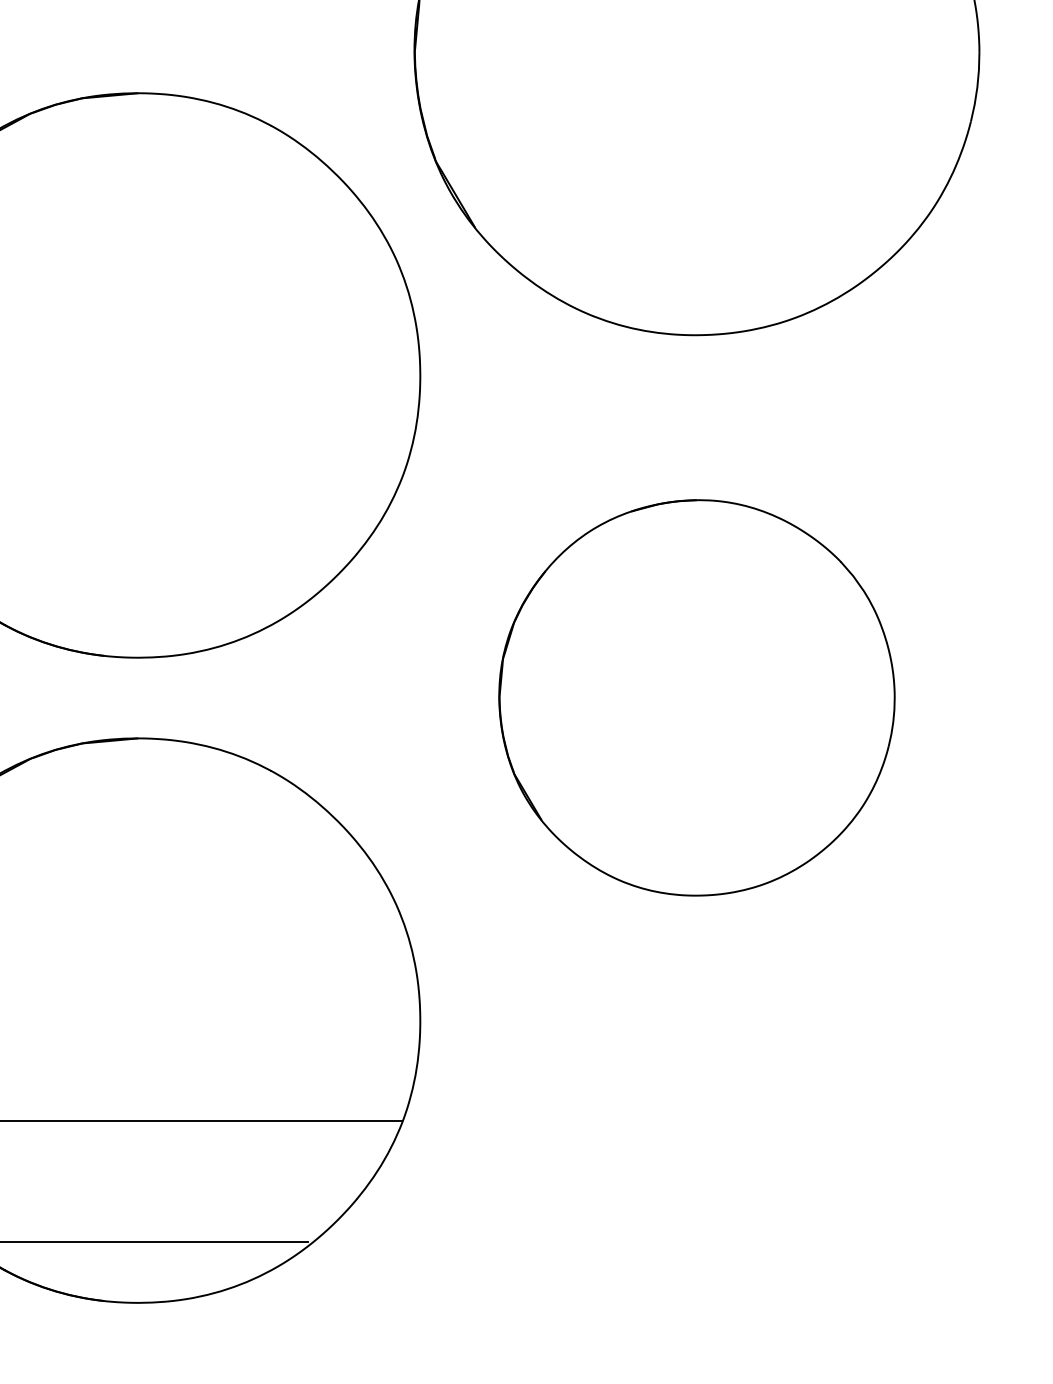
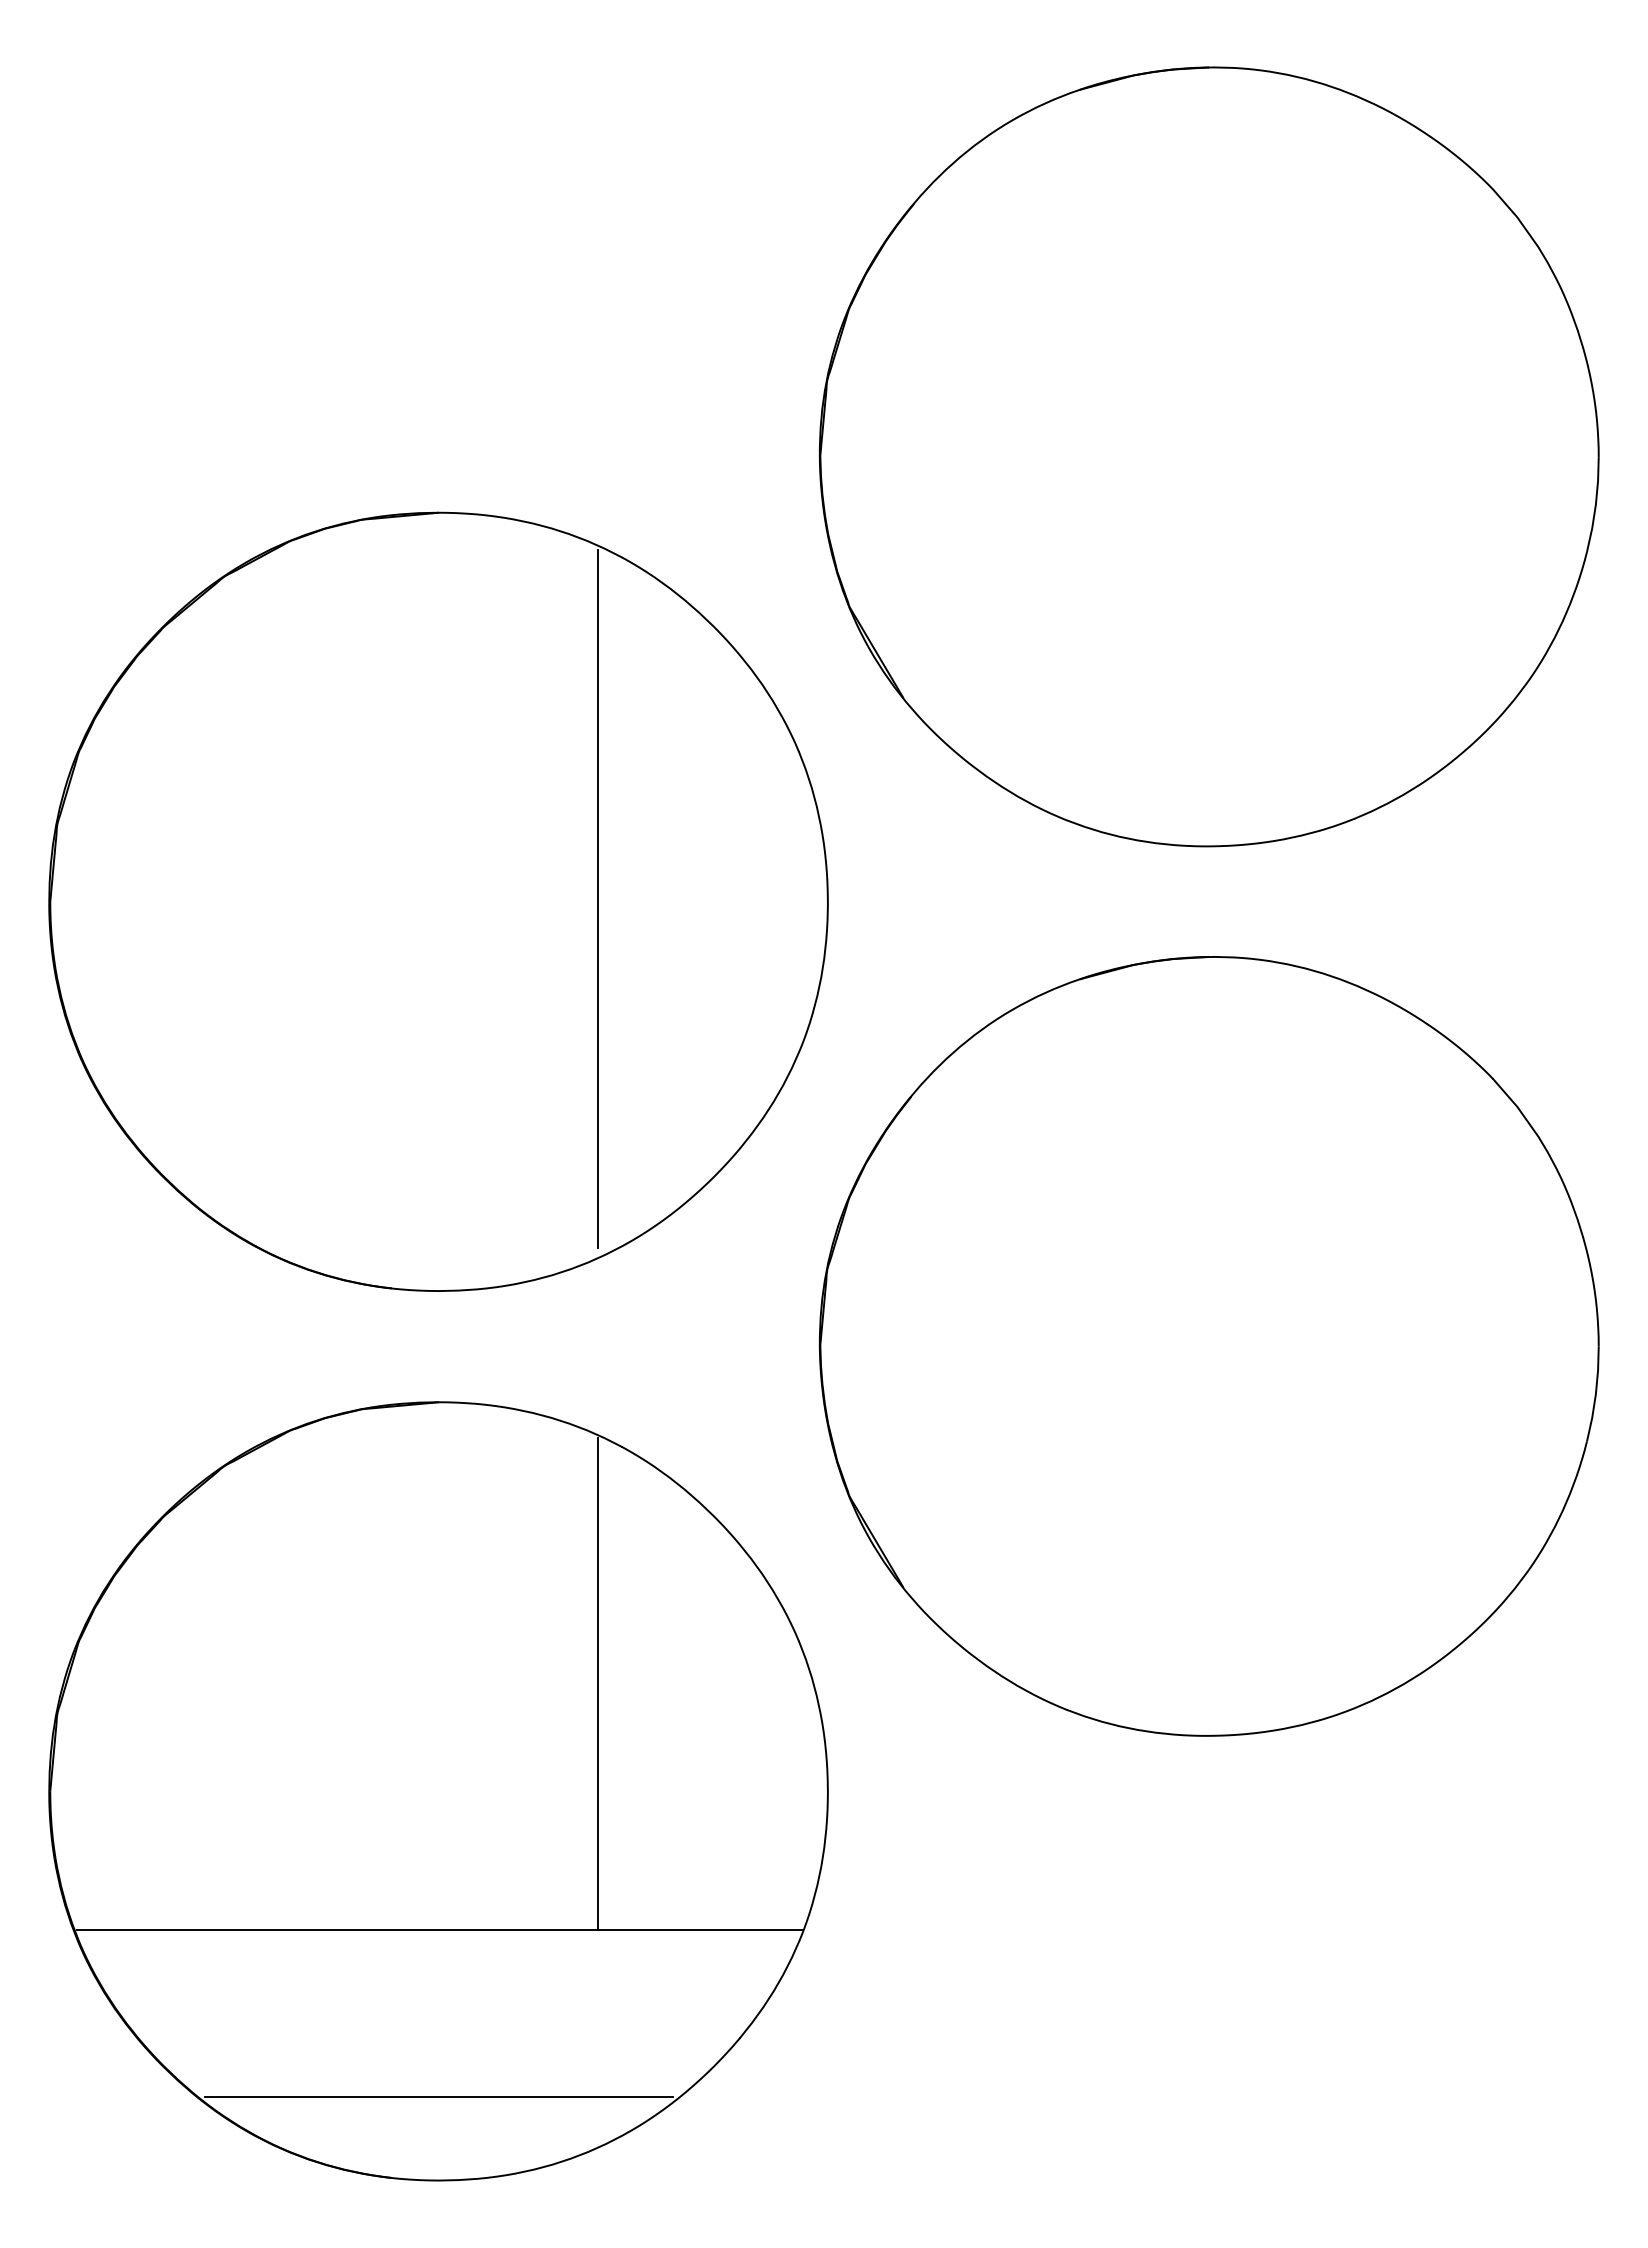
line: (253, 373) -> (597, 898), added
part: (697, 697) -> (1209, 1346), size x1.43
line: (253, 942) -> (597, 1683), added

